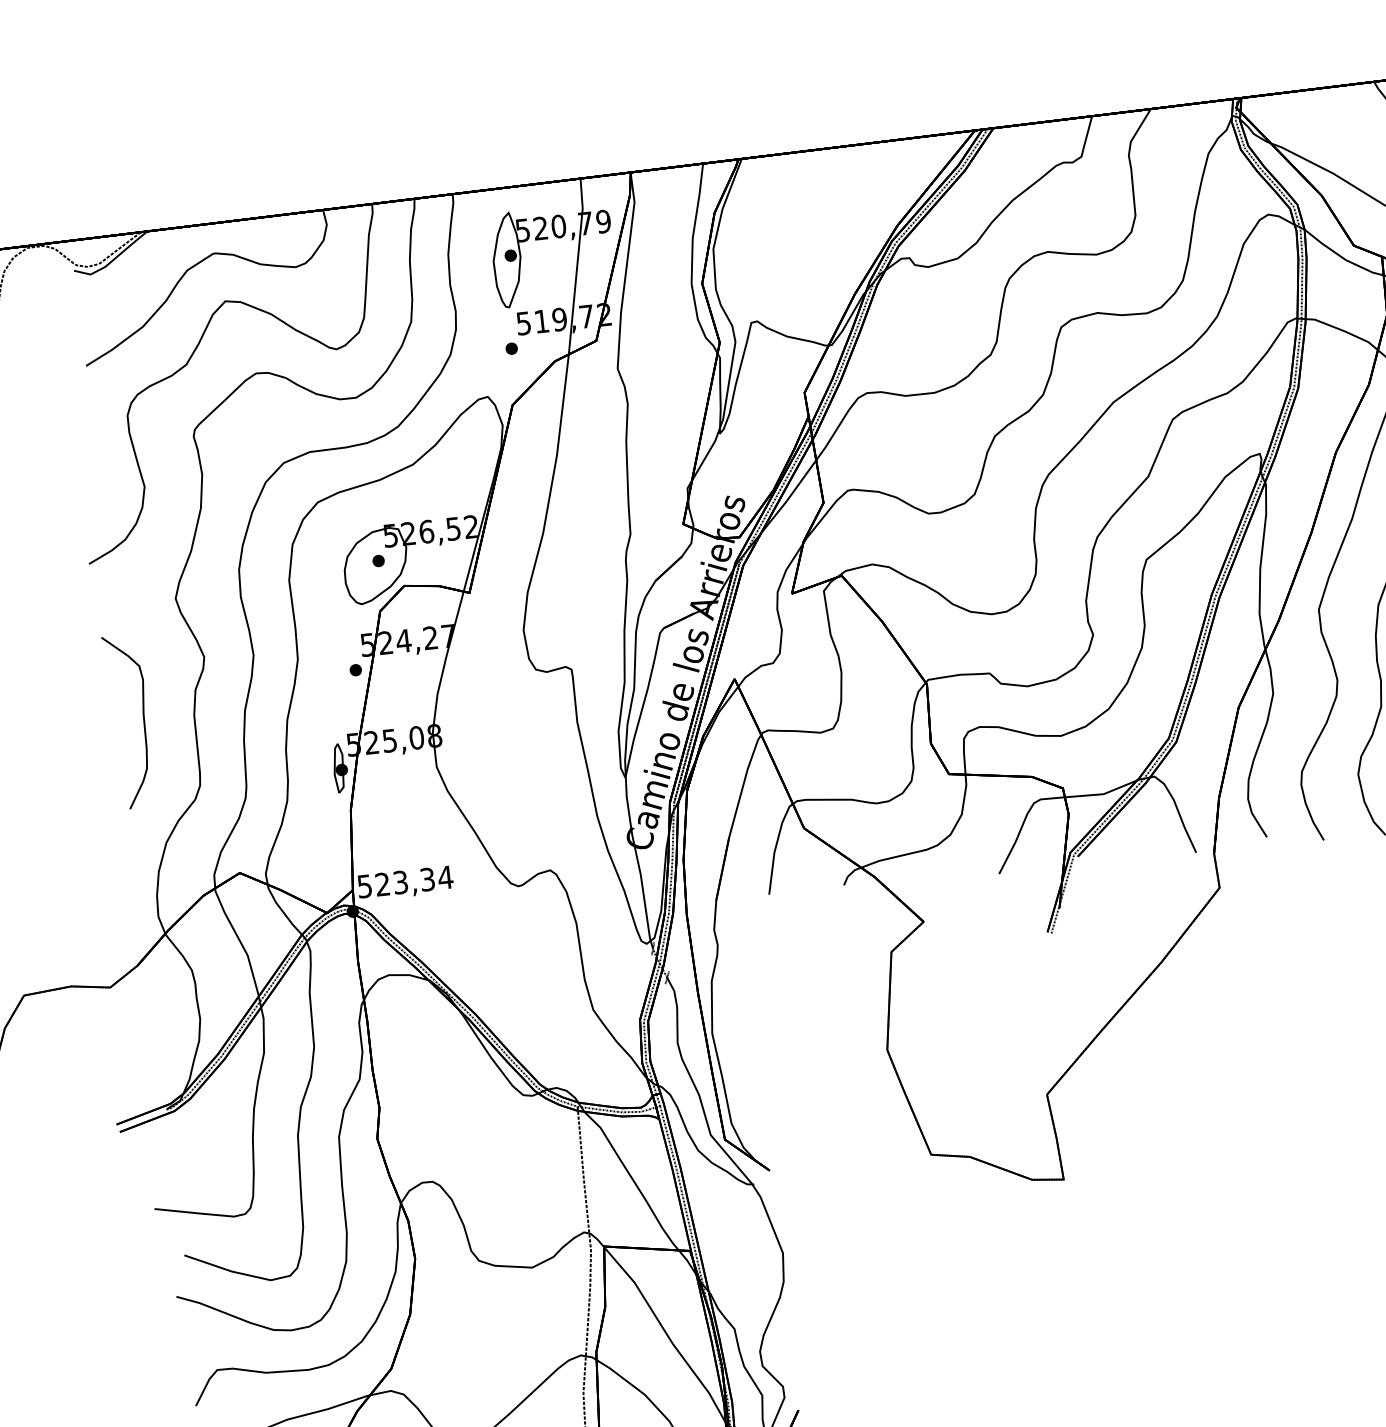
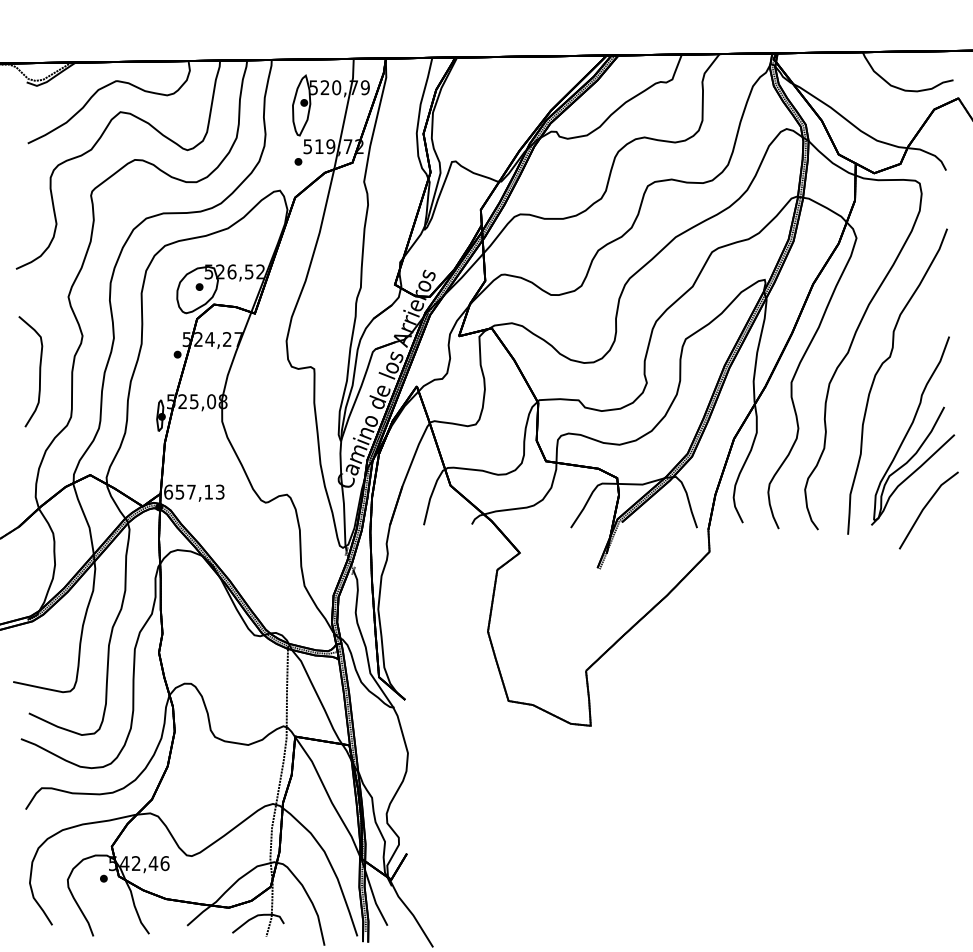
text: (405, 880) -> (194, 491), 523,34 -> 657,13

